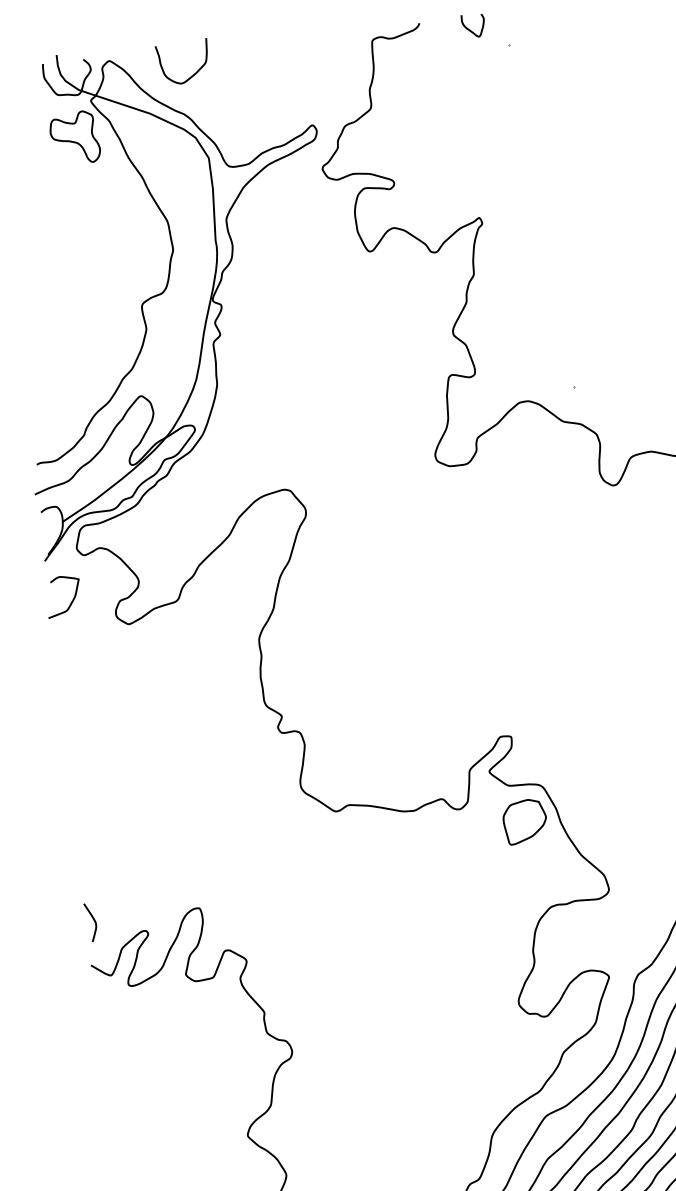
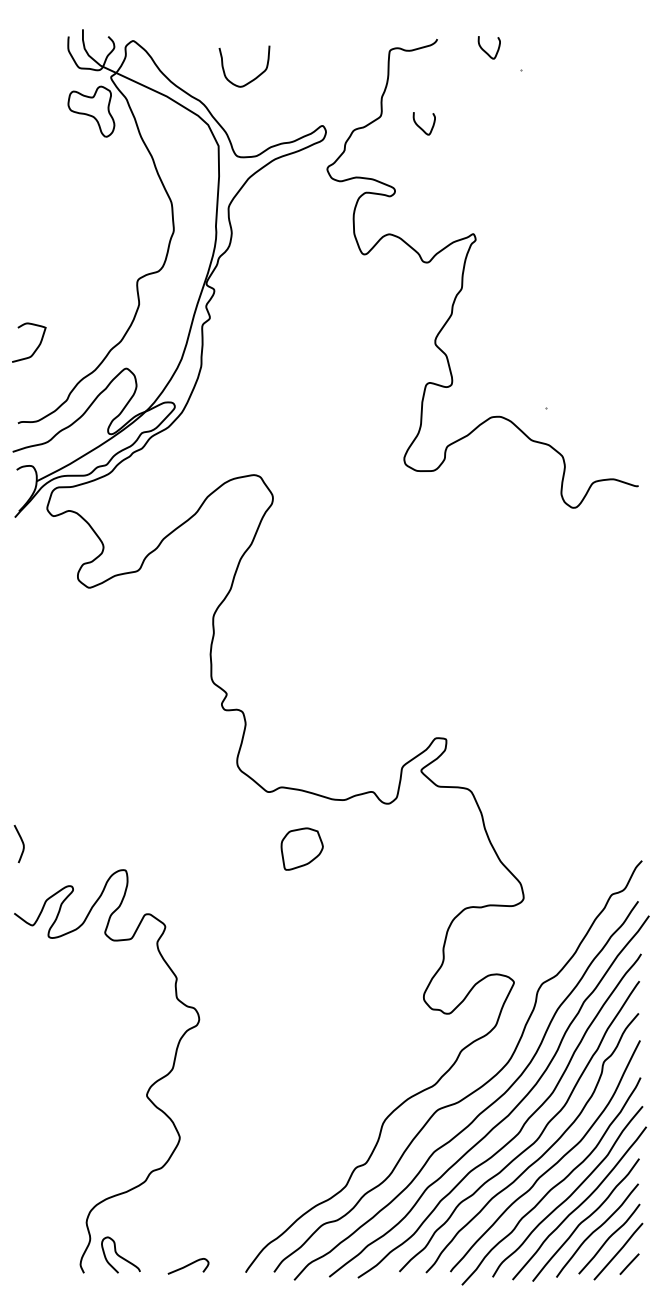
curve: (193, 73) -> (253, 78), moved
curve: (412, 114) -> (420, 126), added
curve: (71, 600) -> (36, 347), moved
part: (524, 821) -> (301, 848), moved
curve: (94, 922) -> (22, 844), moved

